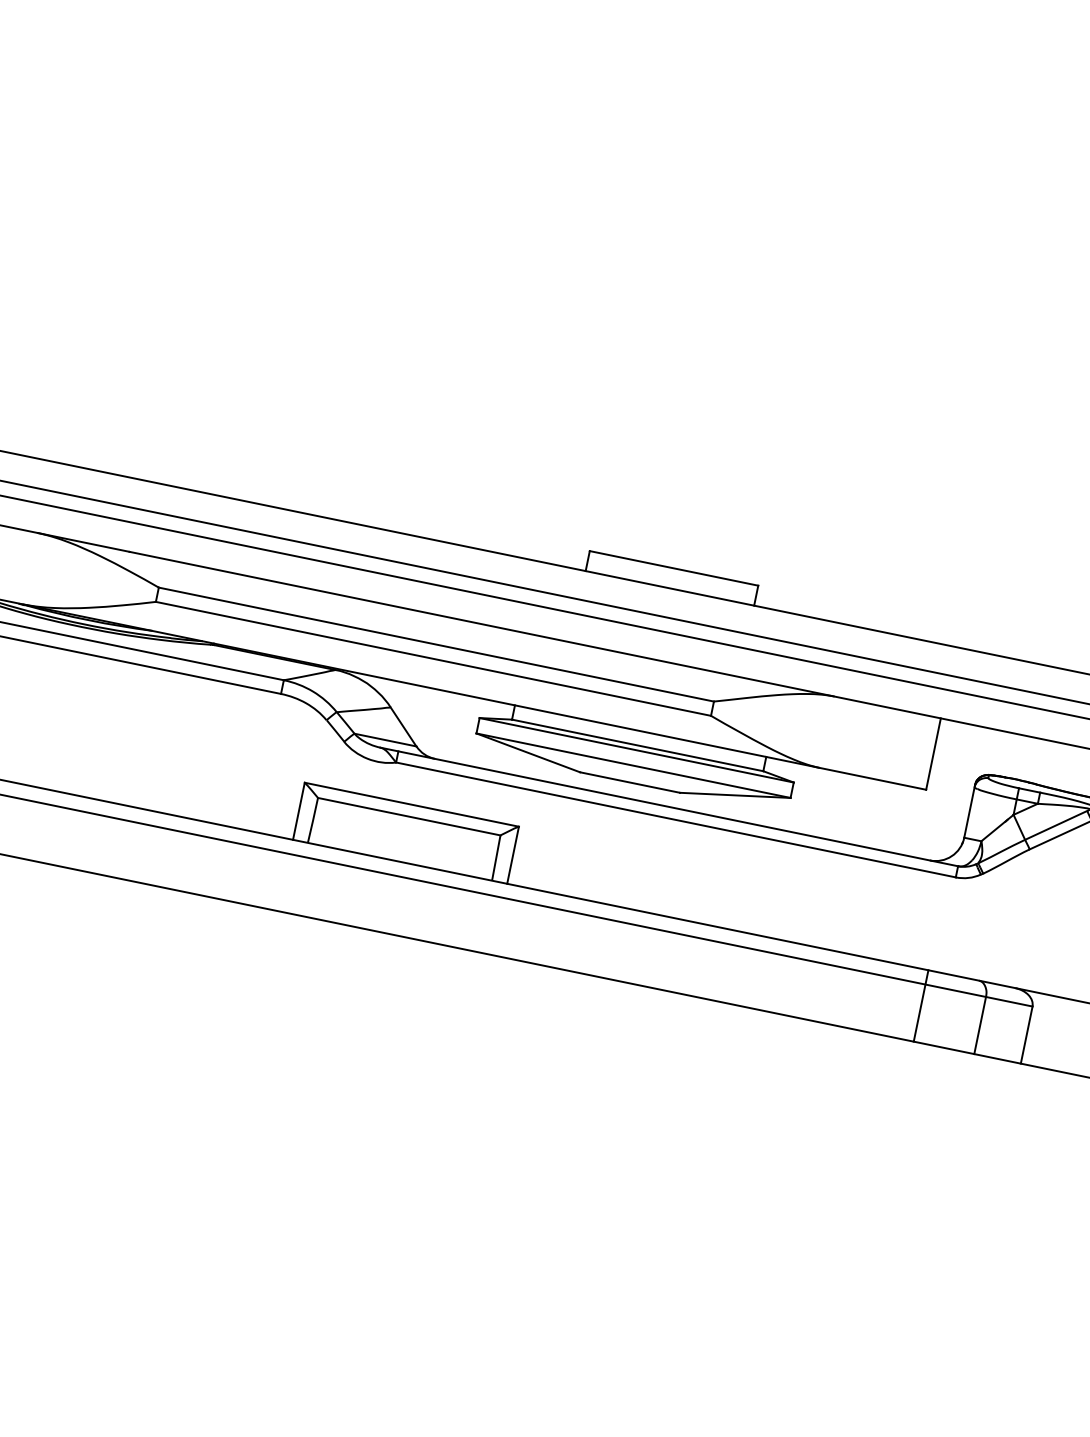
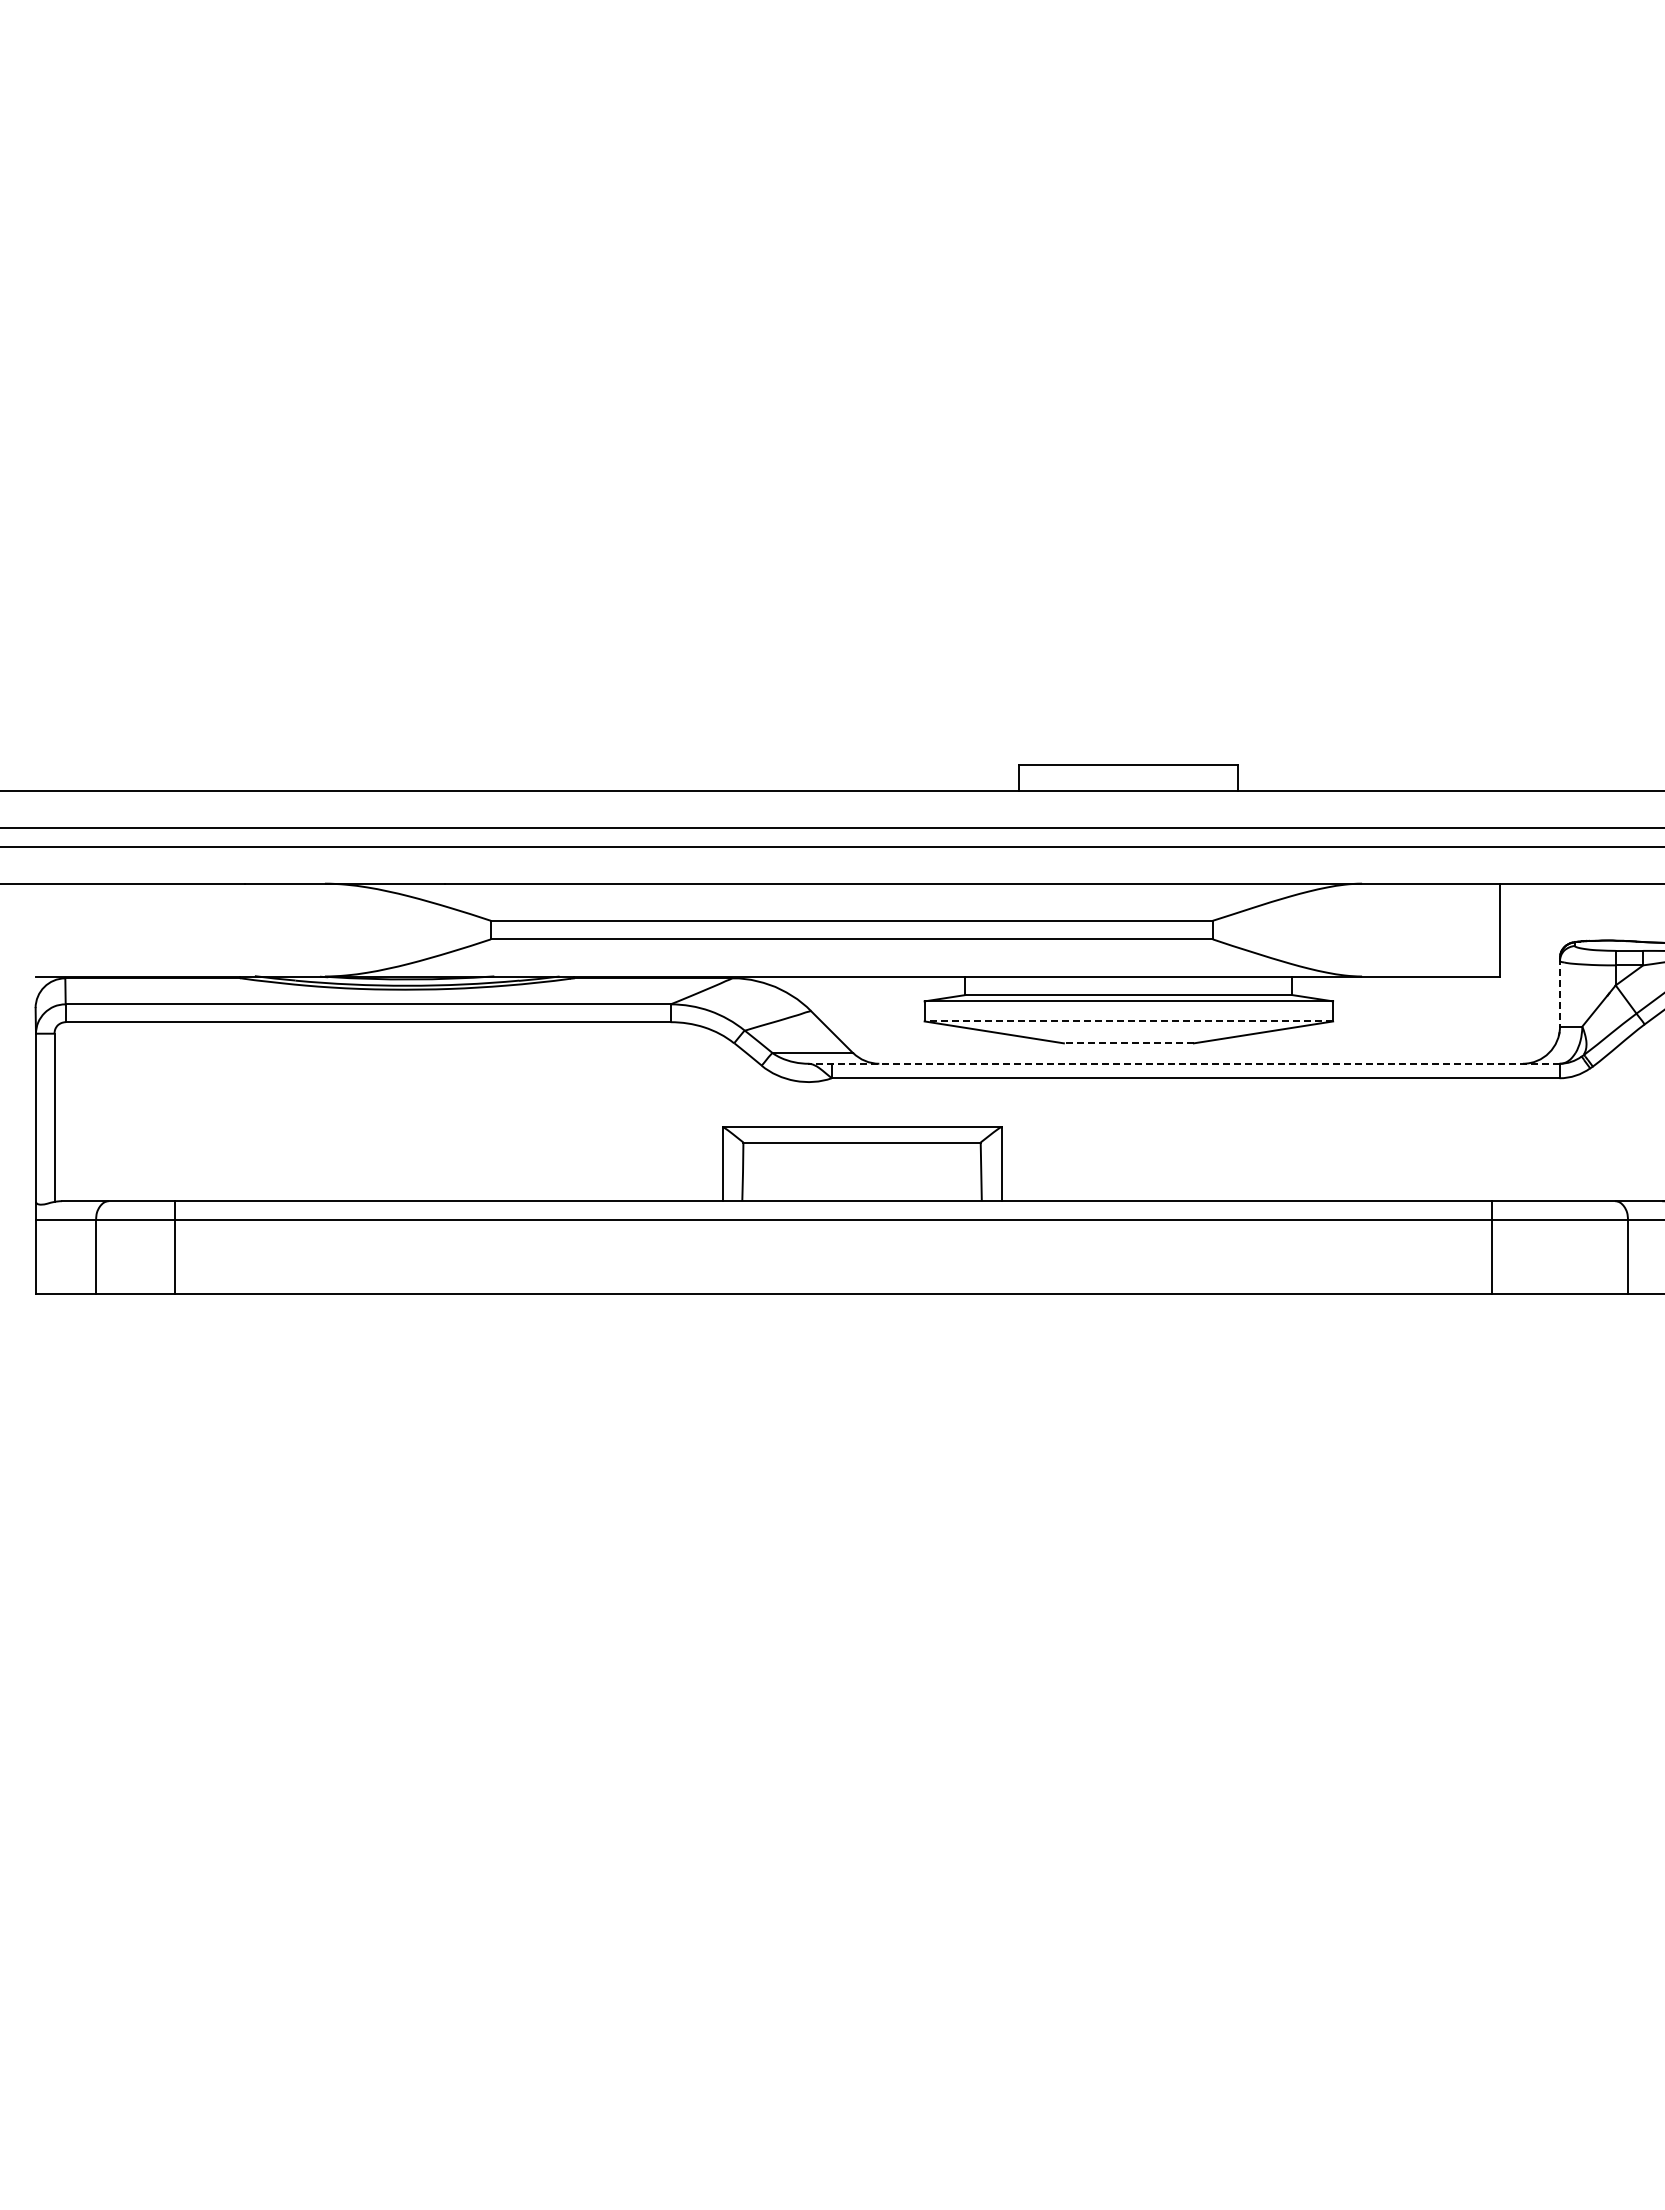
line: (633, 765) -> (1128, 1021), solid -> dashed
line: (629, 782) -> (1128, 1043), solid -> dashed
line: (669, 806) -> (1184, 1063), solid -> dashed
line: (970, 811) -> (1560, 992), solid -> dashed
line: (921, 1005) -> (1492, 1247), moved

